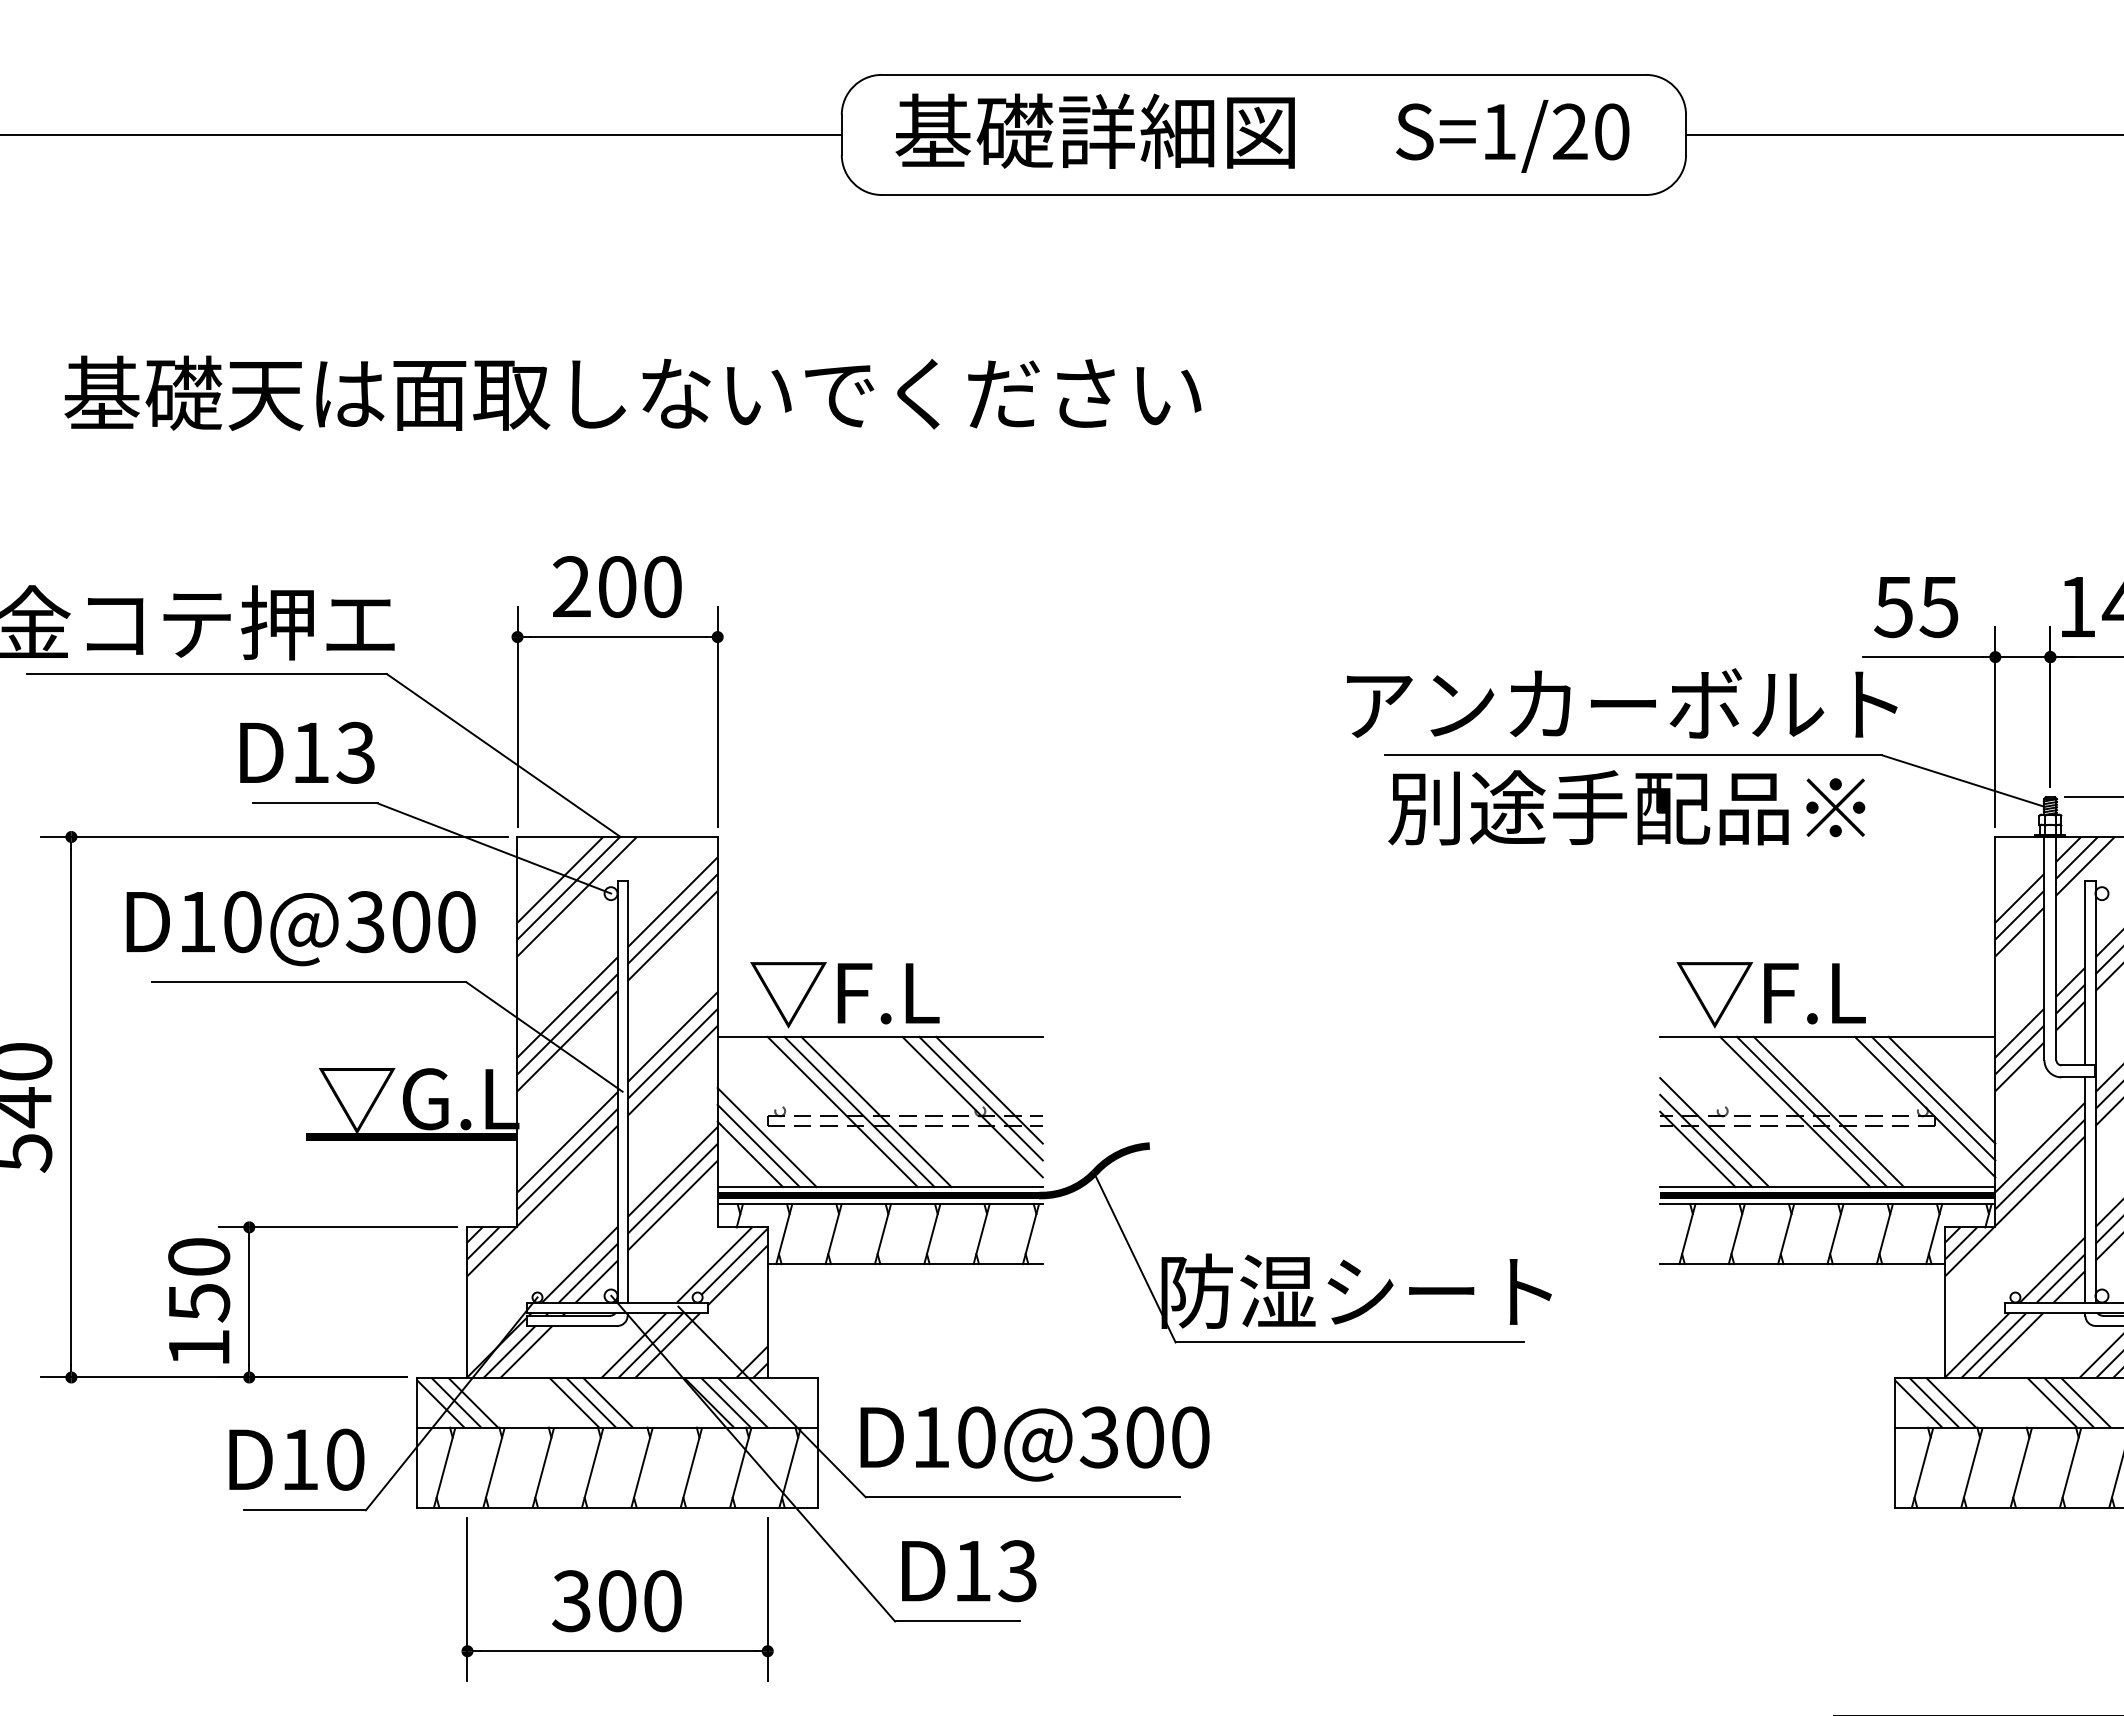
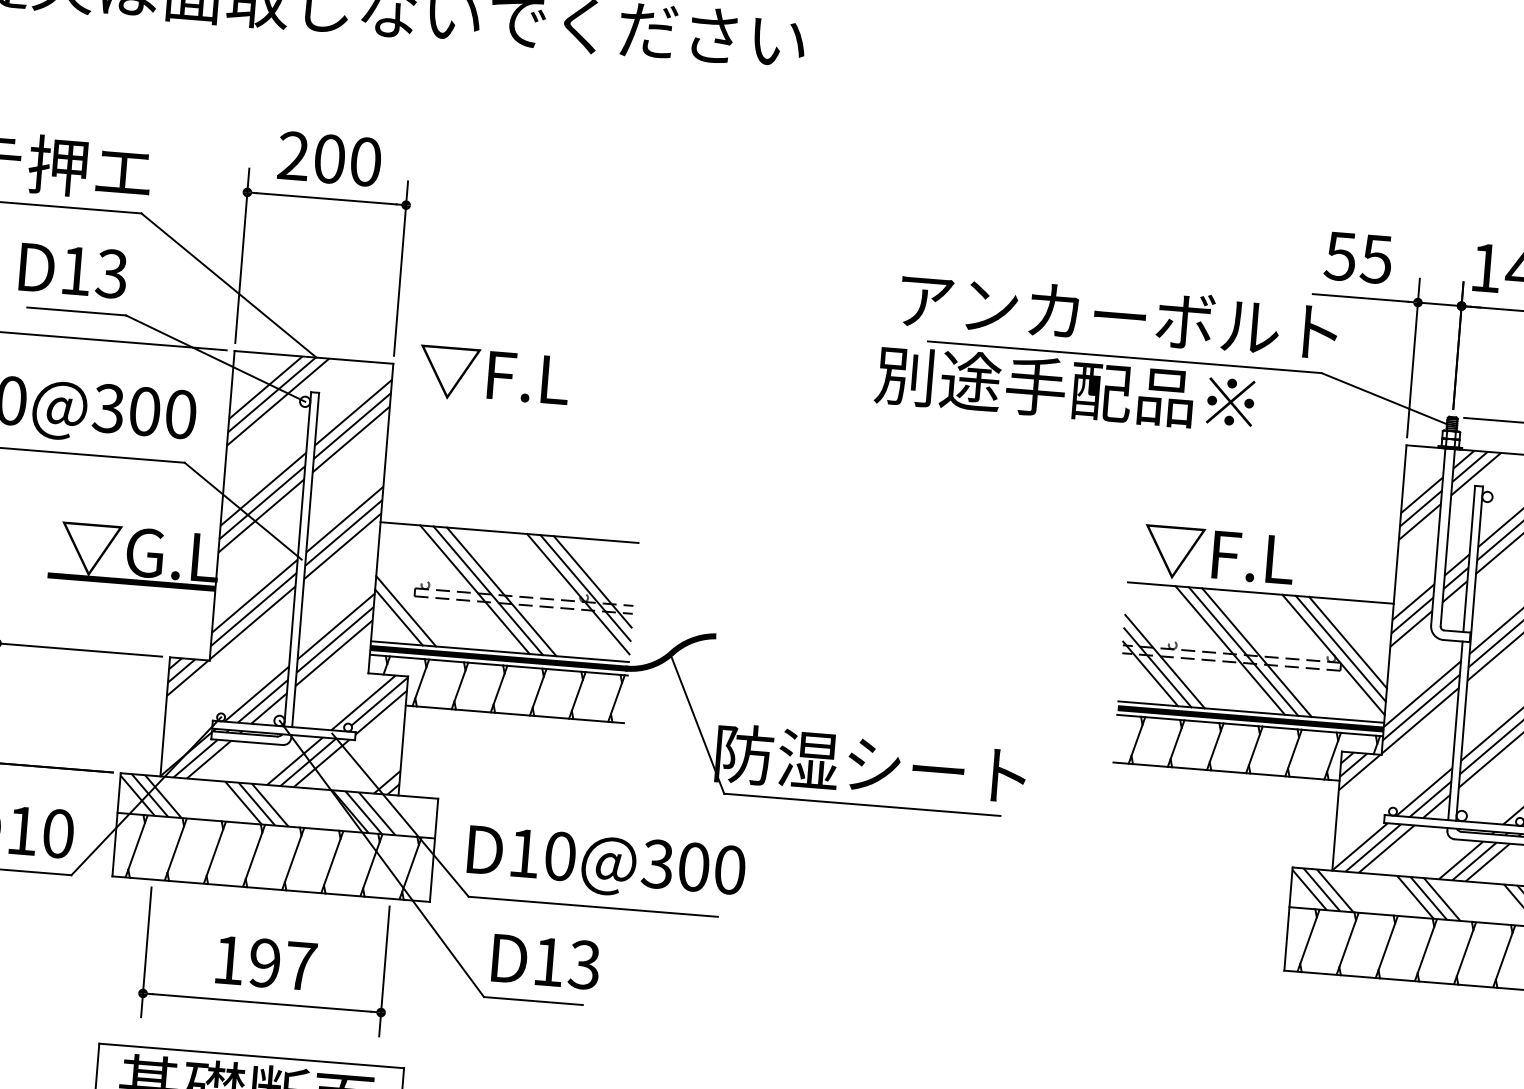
text: (1626, 807) -> (1064, 388), moved
text: (844, 995) -> (493, 376), moved
line: (766, 1137) -> (412, 605), removed
text: (616, 1601) -> (264, 963), 300 -> 197

